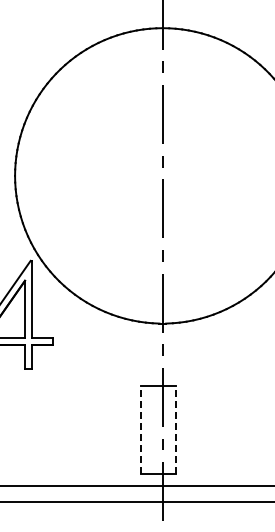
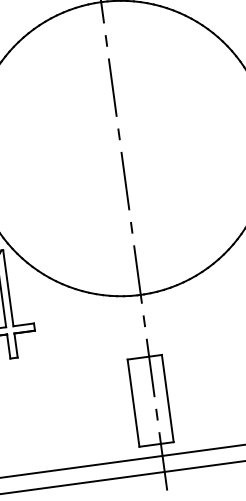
line: (141, 429) -> (133, 402), dashed -> solid
line: (175, 429) -> (167, 398), dashed -> solid

